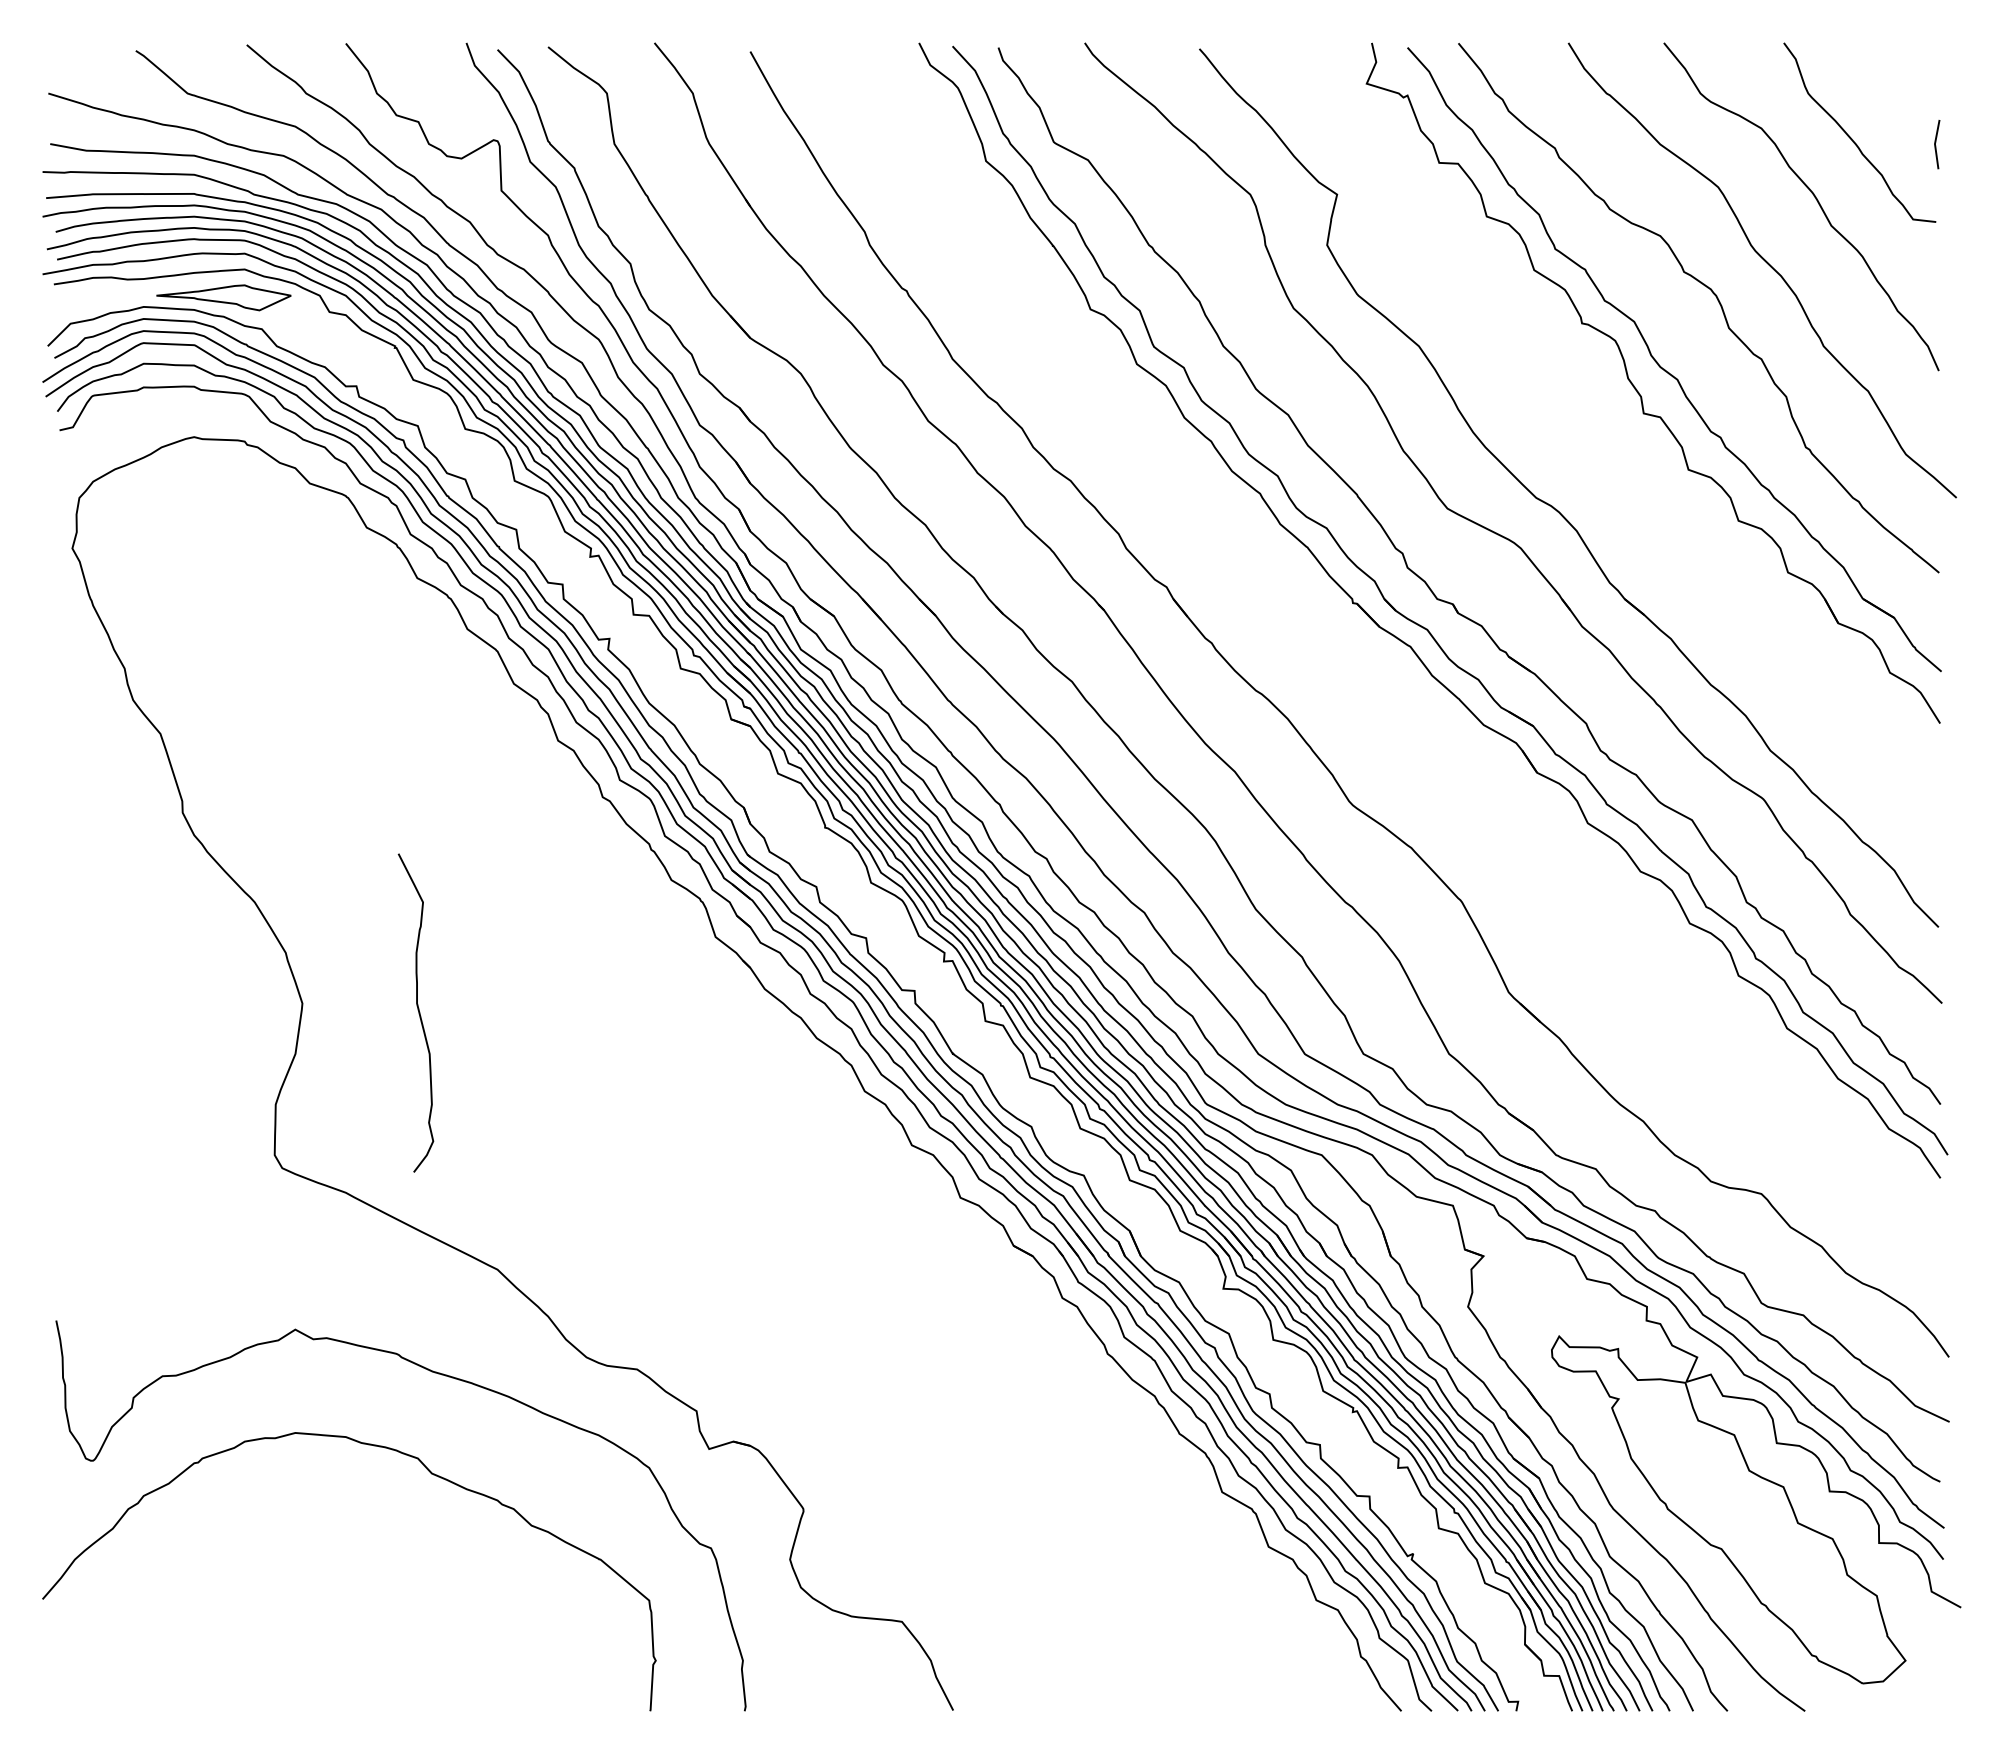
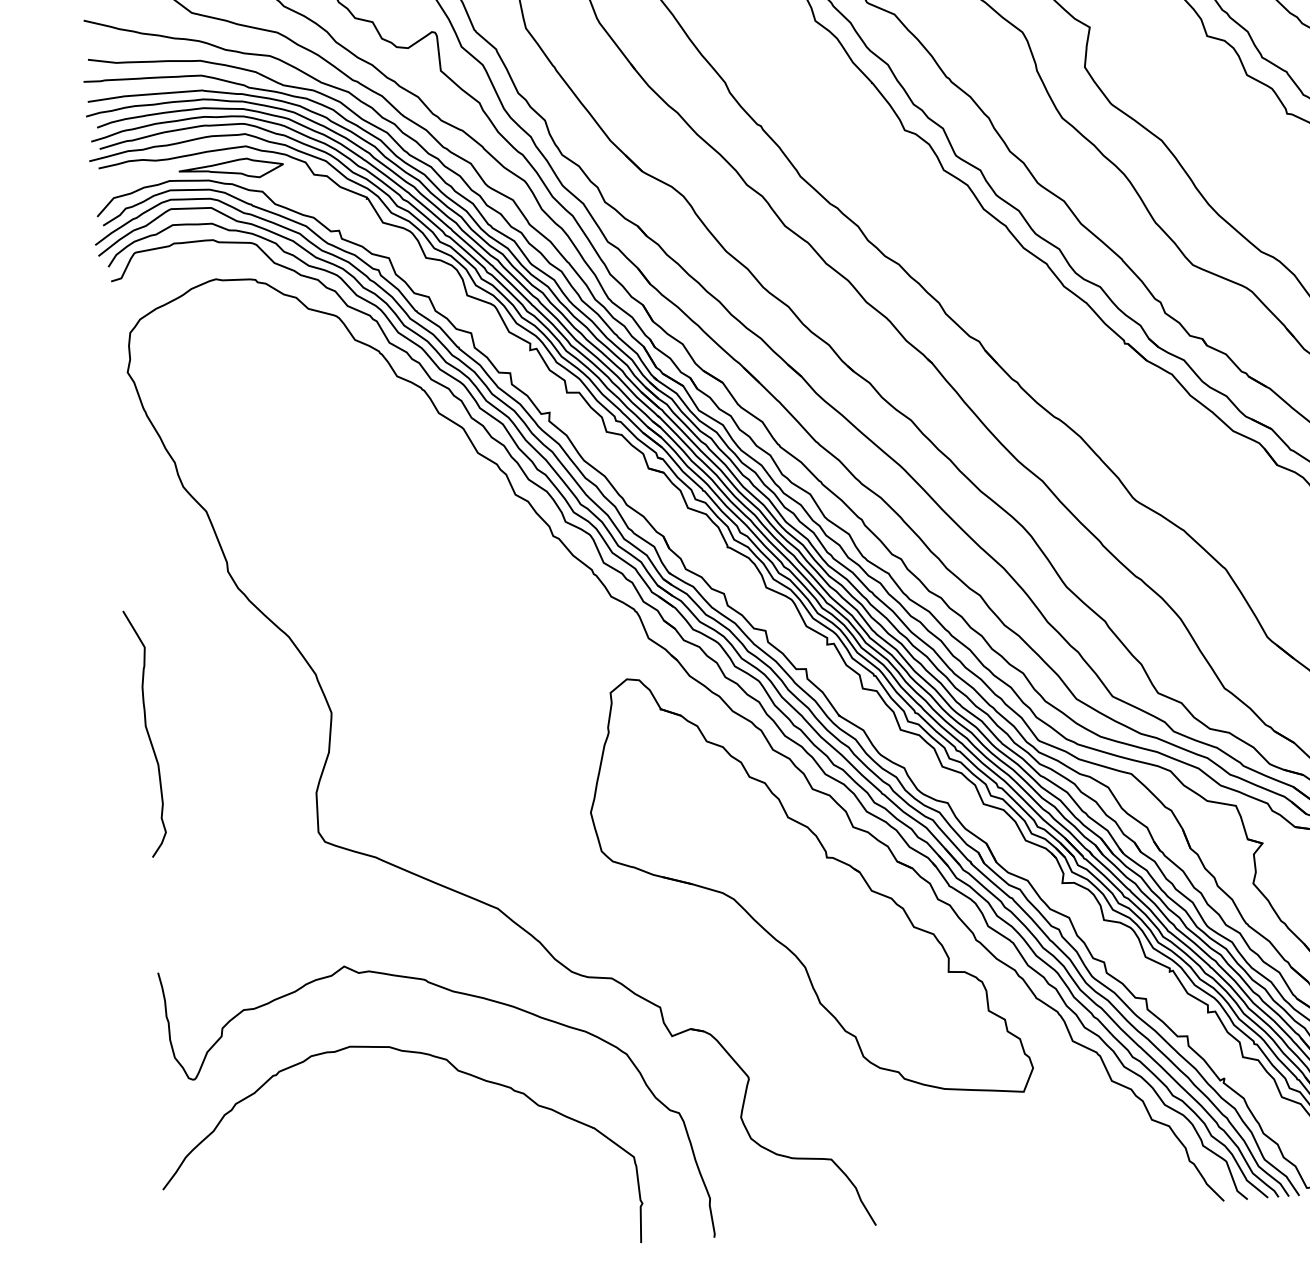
curve: (417, 1010) -> (146, 731), moved
part: (896, 1269) -> (807, 886), added

